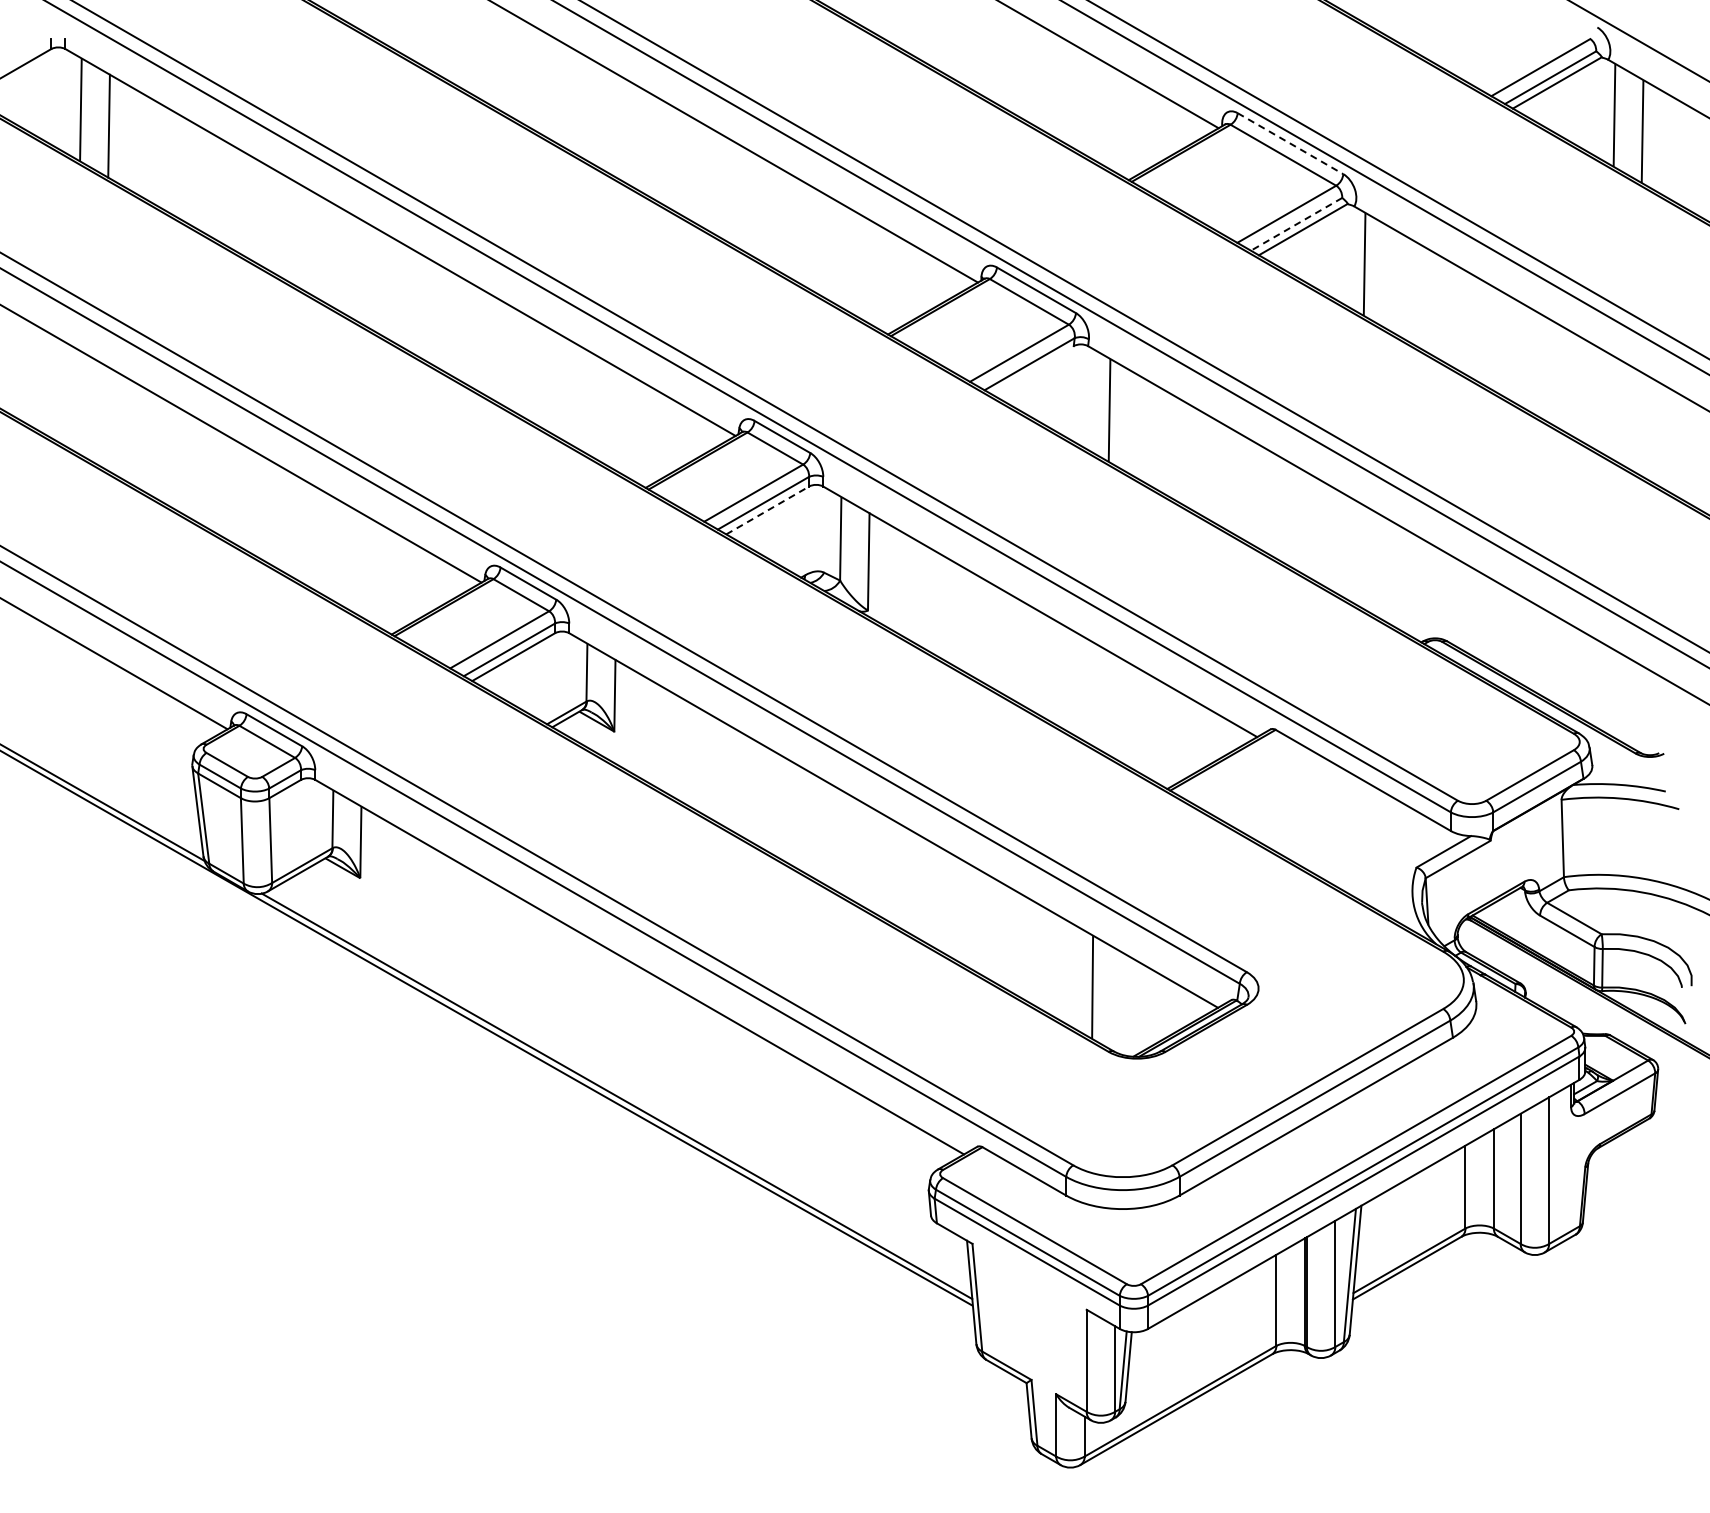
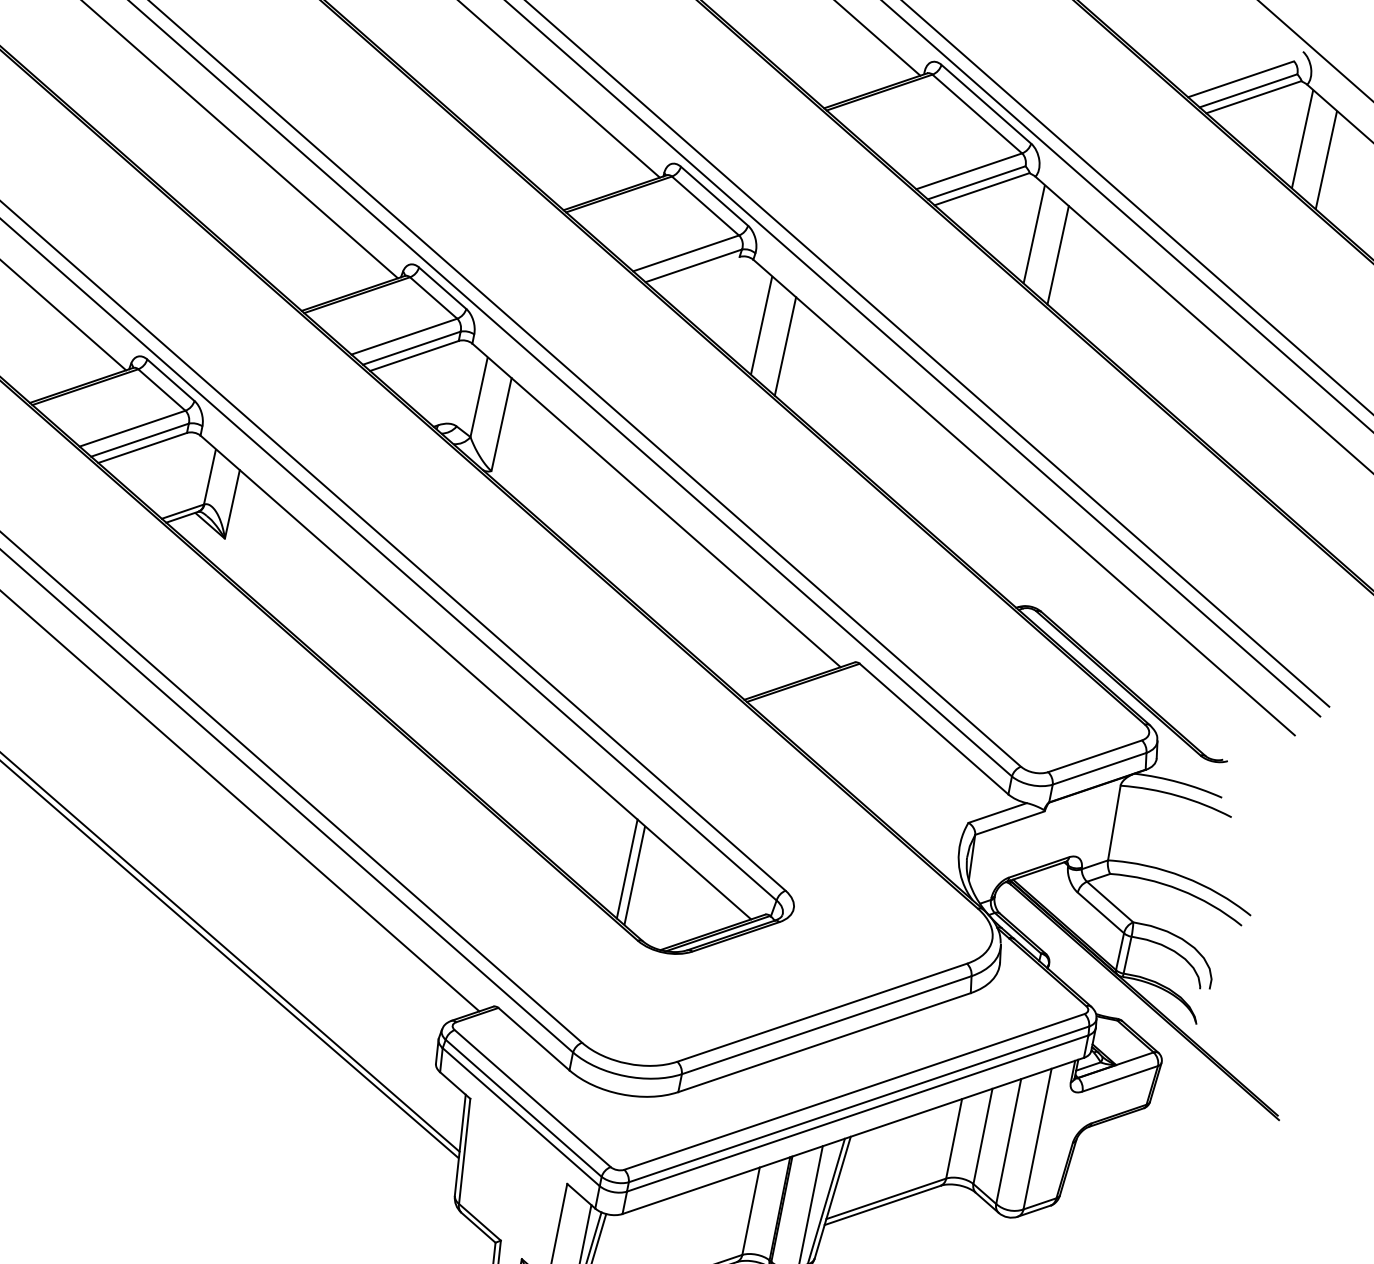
line: (1290, 143) -> (986, 104), dashed -> solid
line: (1296, 224) -> (976, 182), dashed -> solid
line: (1392, 280) -> (1057, 255), added
line: (1137, 426) -> (785, 346), added
line: (767, 510) -> (414, 355), dashed -> solid
line: (1083, 981) -> (627, 868), added

